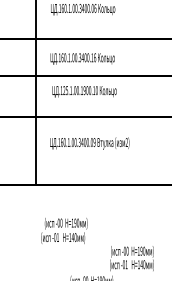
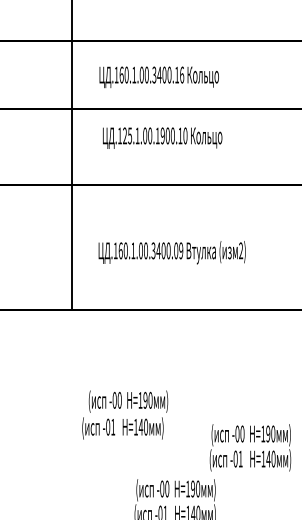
text: (89, 143) -> (171, 252), moved
text: (64, 230) -> (125, 414), moved

